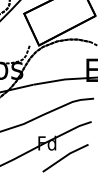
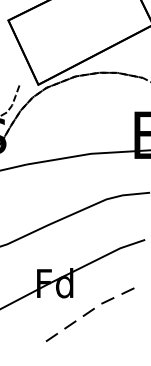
line: (65, 156) -> (92, 310), solid -> dashed

